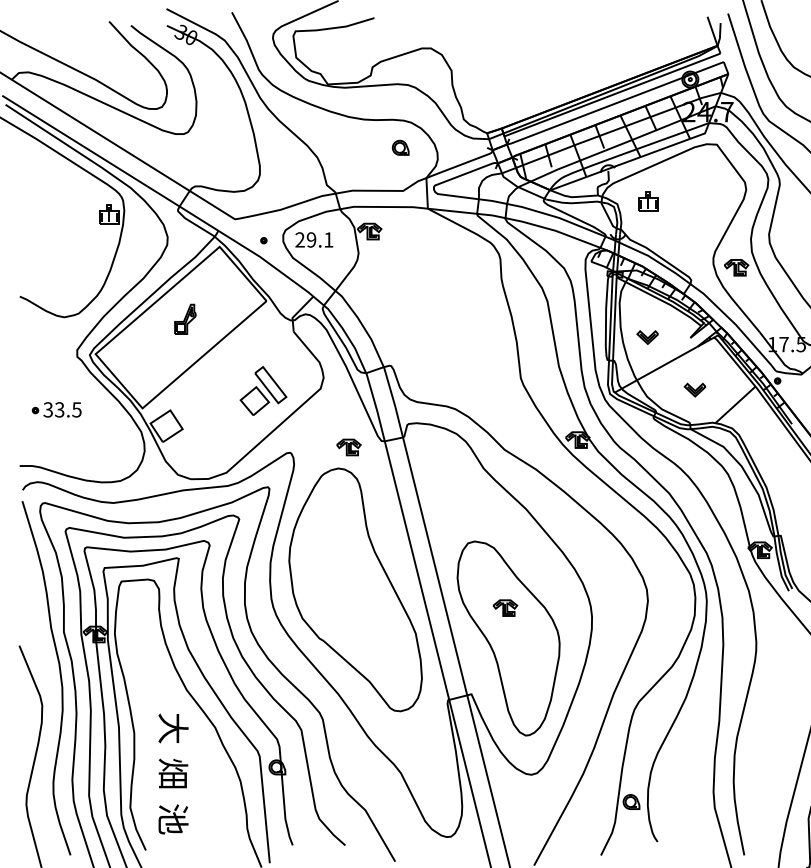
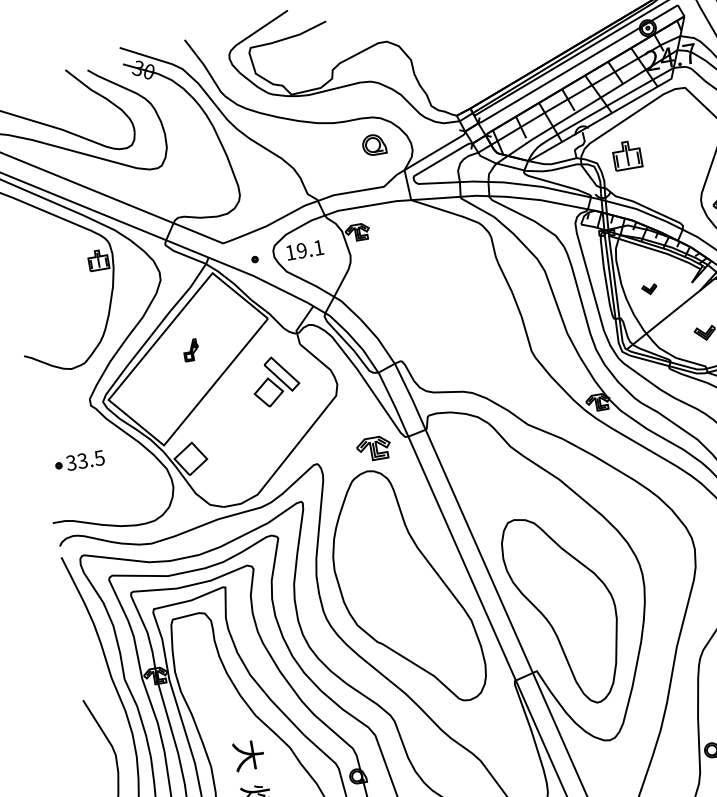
part: (400, 147) -> (373, 144), size x1.4
part: (648, 201) -> (627, 155), size x1.4
text: (299, 239) -> (289, 252), 29.1 -> 19.1
part: (185, 318) -> (191, 349), size x0.7
part: (647, 337) -> (649, 289), size x0.7
part: (263, 390) -> (275, 380), moved
part: (348, 447) -> (373, 448), size x1.4
part: (505, 607) -> (555, 579), removed

